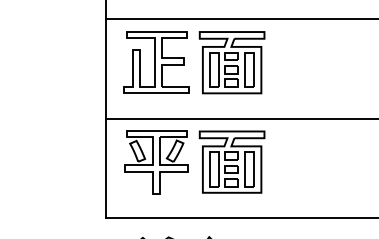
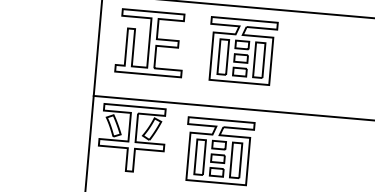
part: (231, 62) -> (241, 50), moved
part: (156, 162) -> (132, 138), moved

